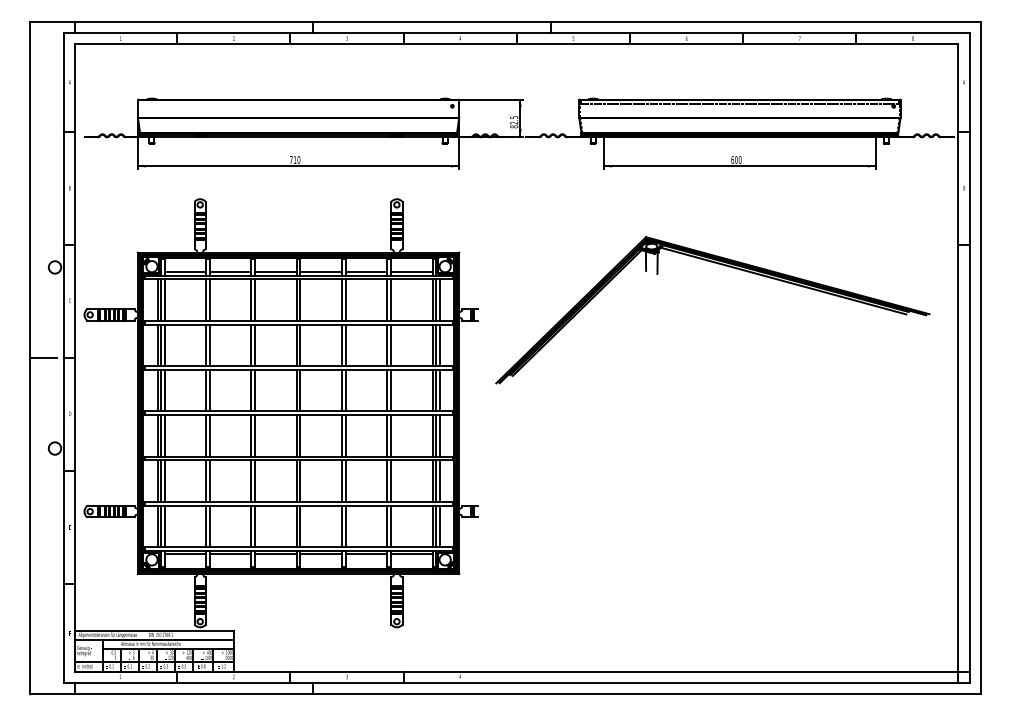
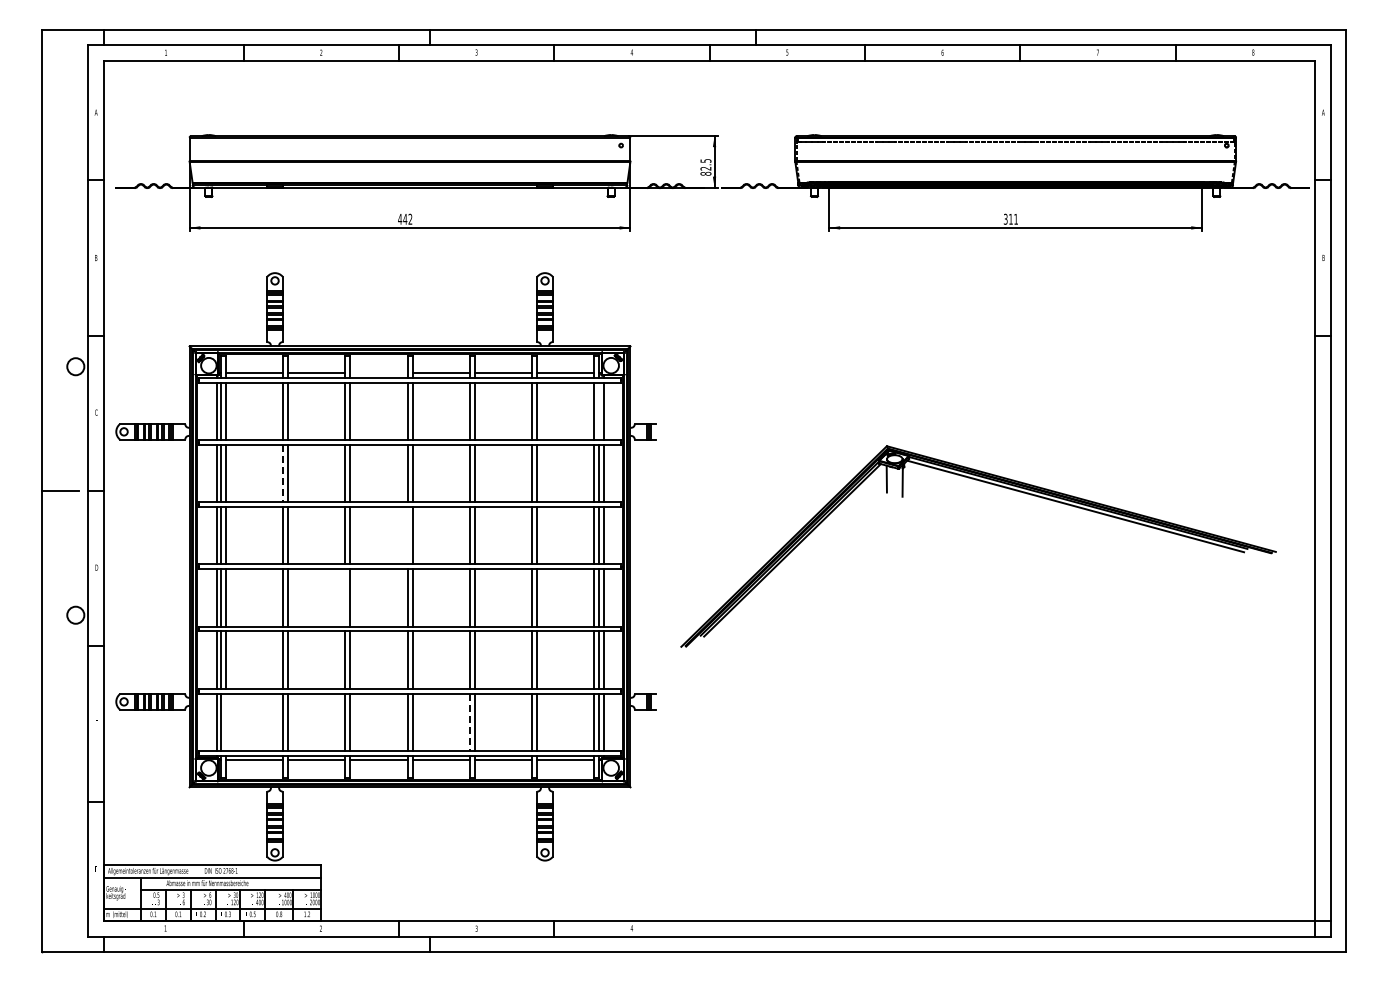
text: (295, 159) -> (405, 218), 710 -> 442
text: (736, 159) -> (1010, 218), 600 -> 311
part: (723, 265) -> (993, 485), moved
line: (275, 272) -> (378, 373), removed
line: (435, 300) -> (598, 411), removed
line: (206, 345) -> (283, 473), solid -> dashed
line: (296, 390) -> (407, 535), removed
line: (251, 435) -> (345, 597), removed
line: (164, 525) -> (226, 721), removed
line: (341, 526) -> (469, 722), solid -> dashed

